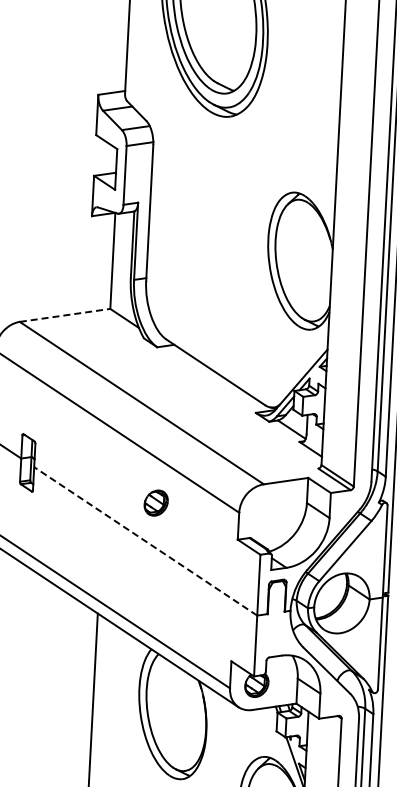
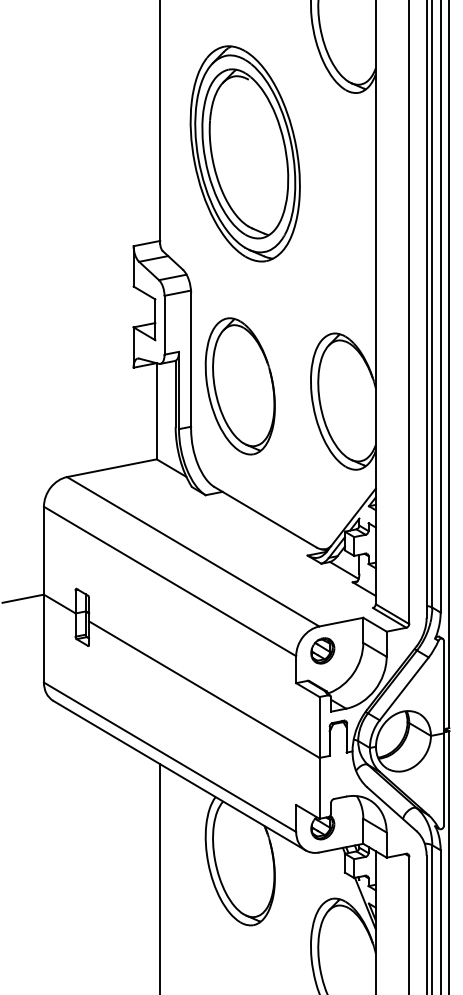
part: (196, 240) -> (239, 386), added
line: (64, 315) -> (111, 468), dashed -> solid
part: (155, 502) -> (322, 650), moved
line: (145, 541) -> (204, 689), dashed -> solid

